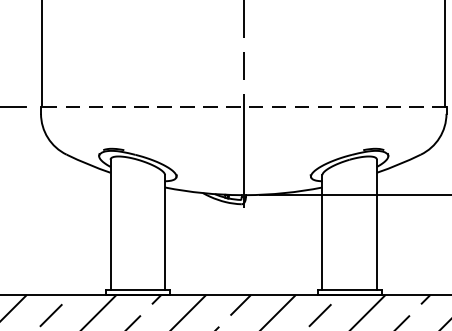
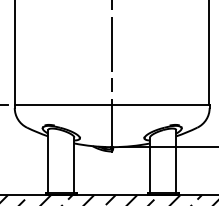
line: (242, 106) -> (111, 104), dashed -> solid

